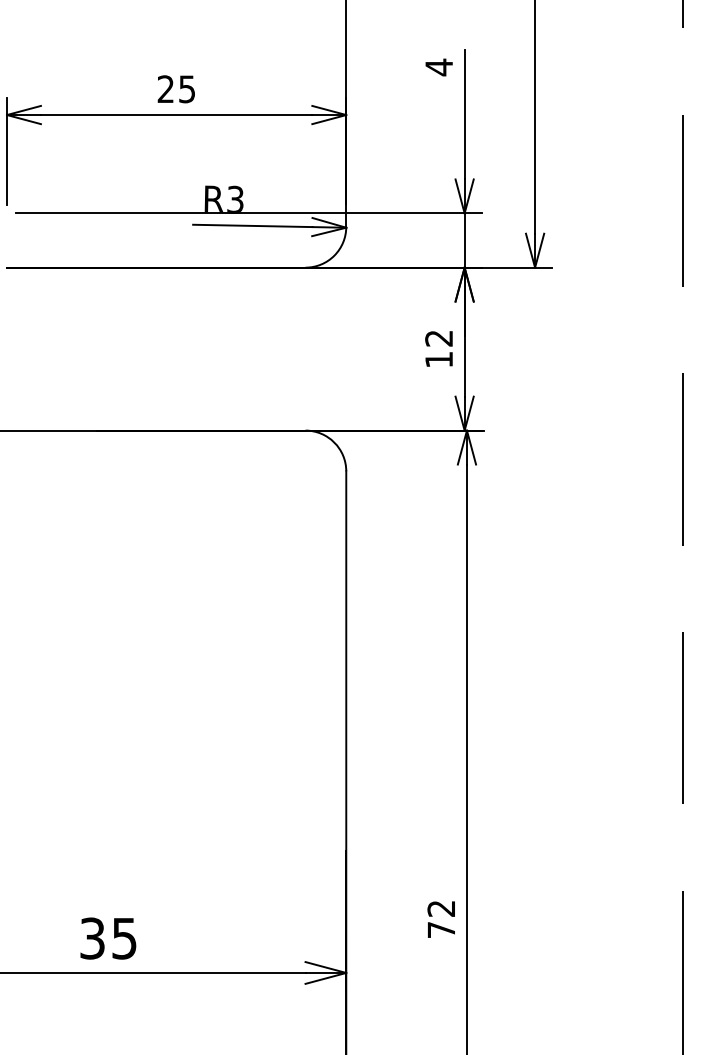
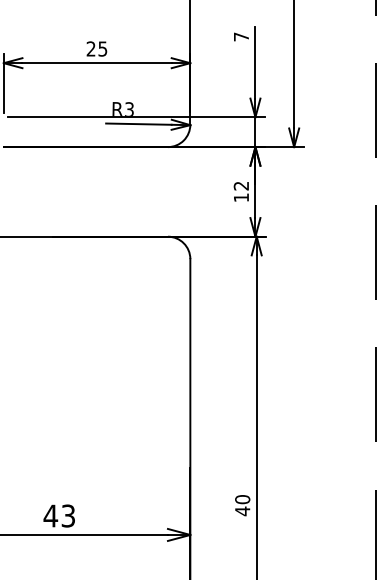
text: (439, 66) -> (241, 36), 4 -> 7
text: (441, 919) -> (242, 505), 72 -> 40
text: (106, 937) -> (58, 515), 35 -> 43

